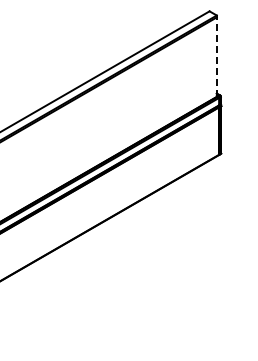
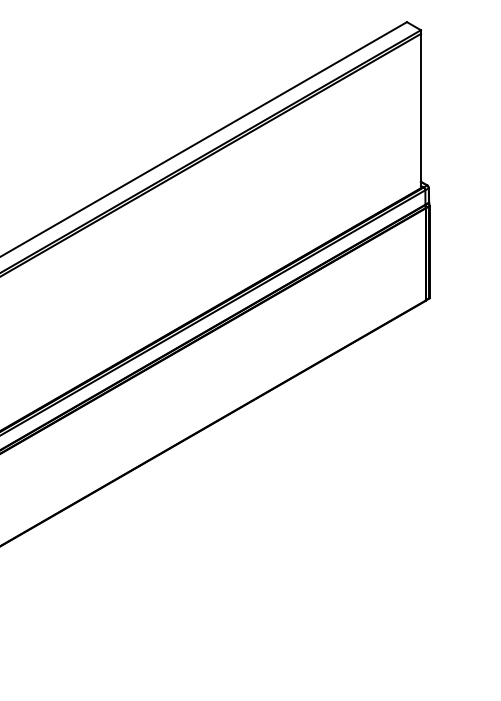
line: (216, 57) -> (420, 111), dashed -> solid

